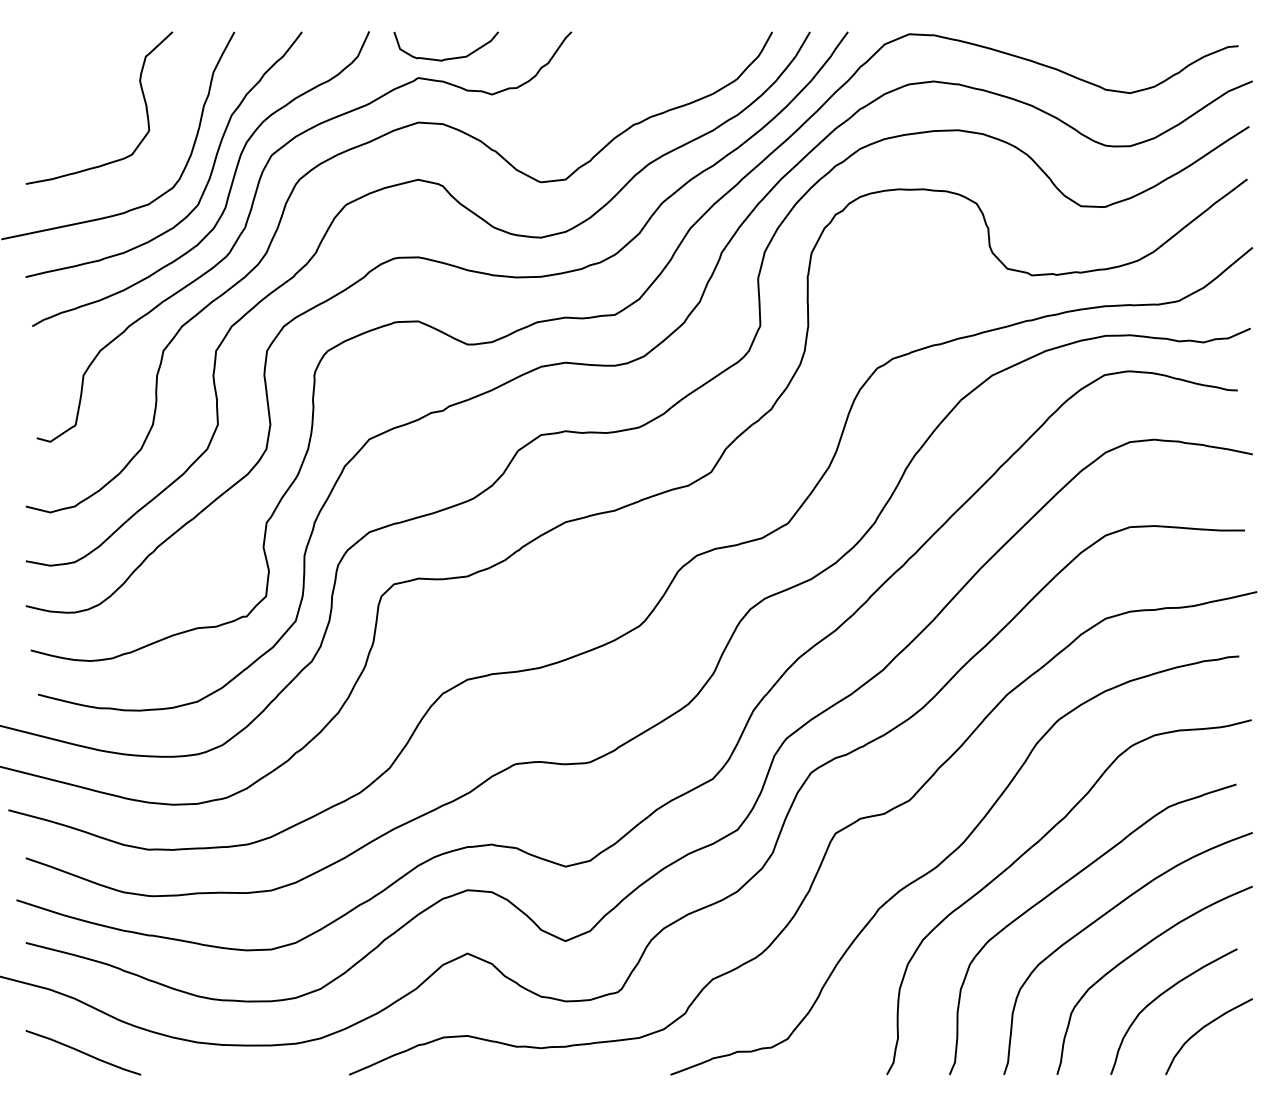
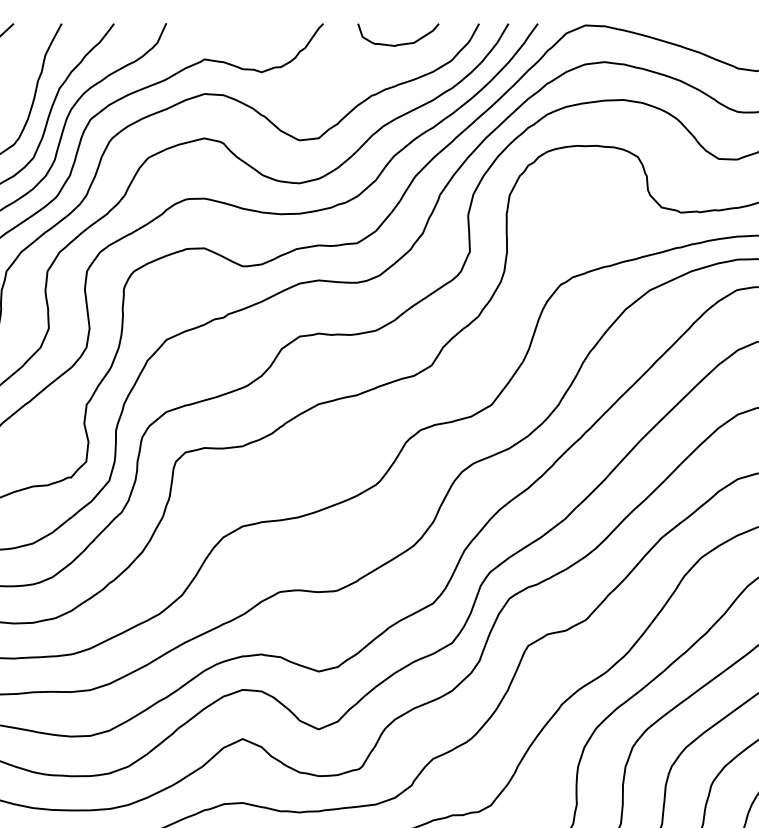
curve: (445, 58) -> (397, 44), moved

